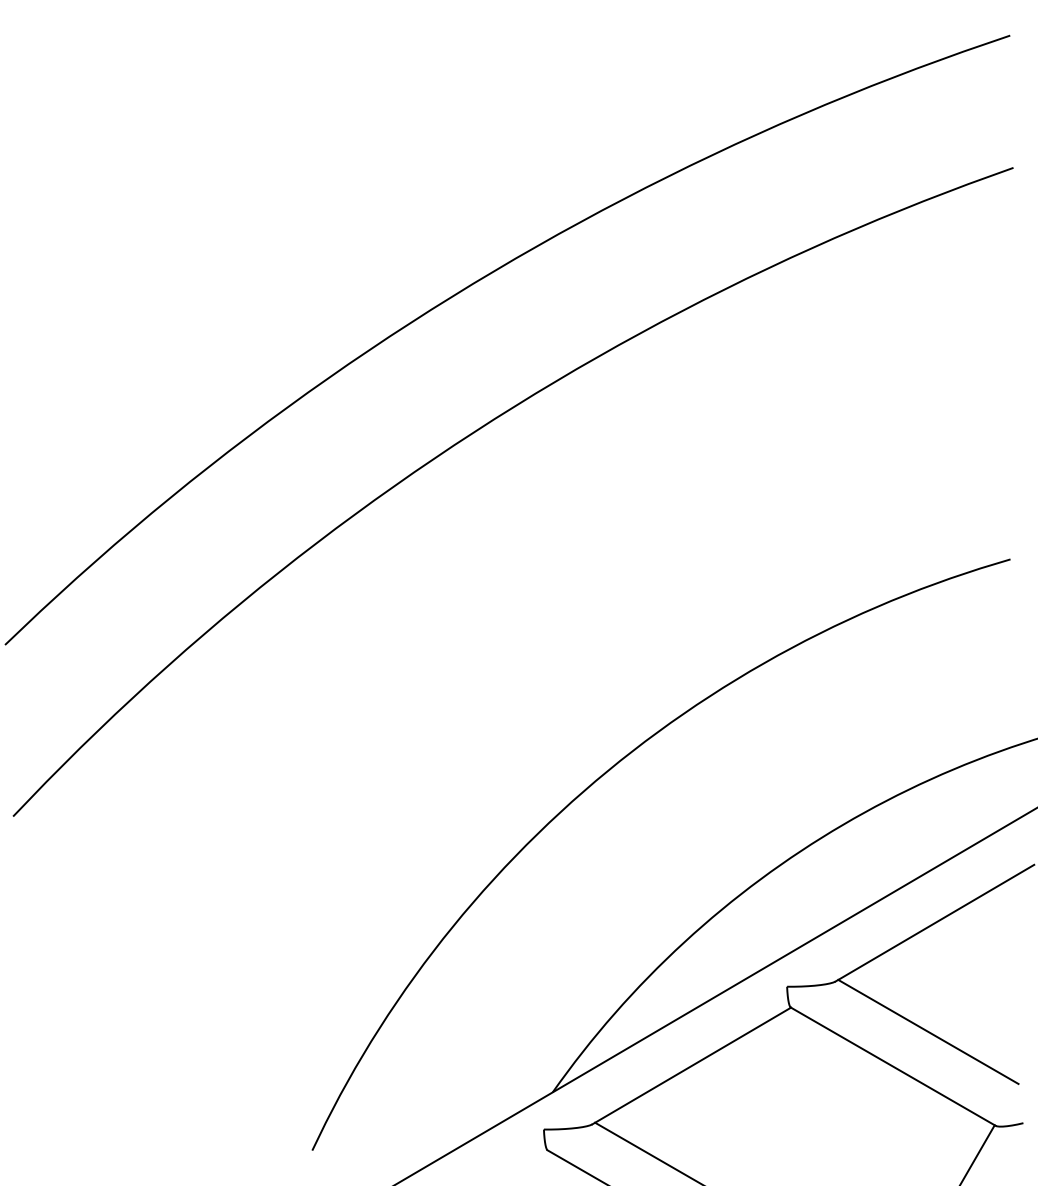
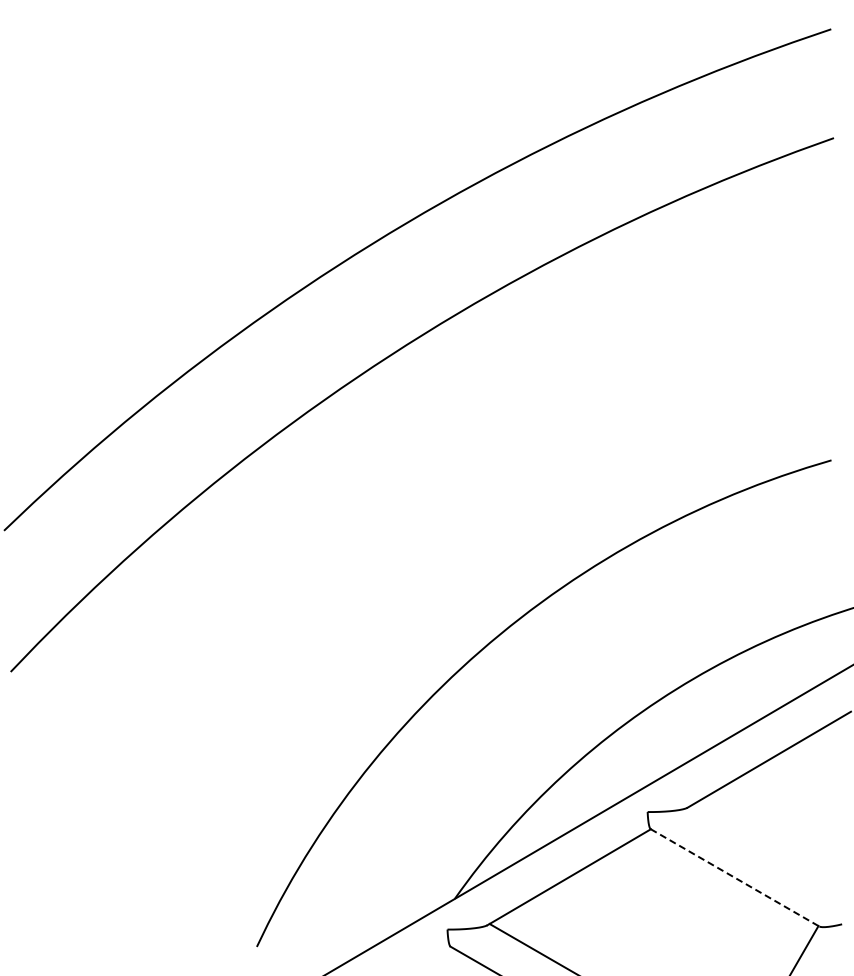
line: (927, 1032) -> (763, 849), removed
line: (893, 1067) -> (735, 878), solid -> dashed

